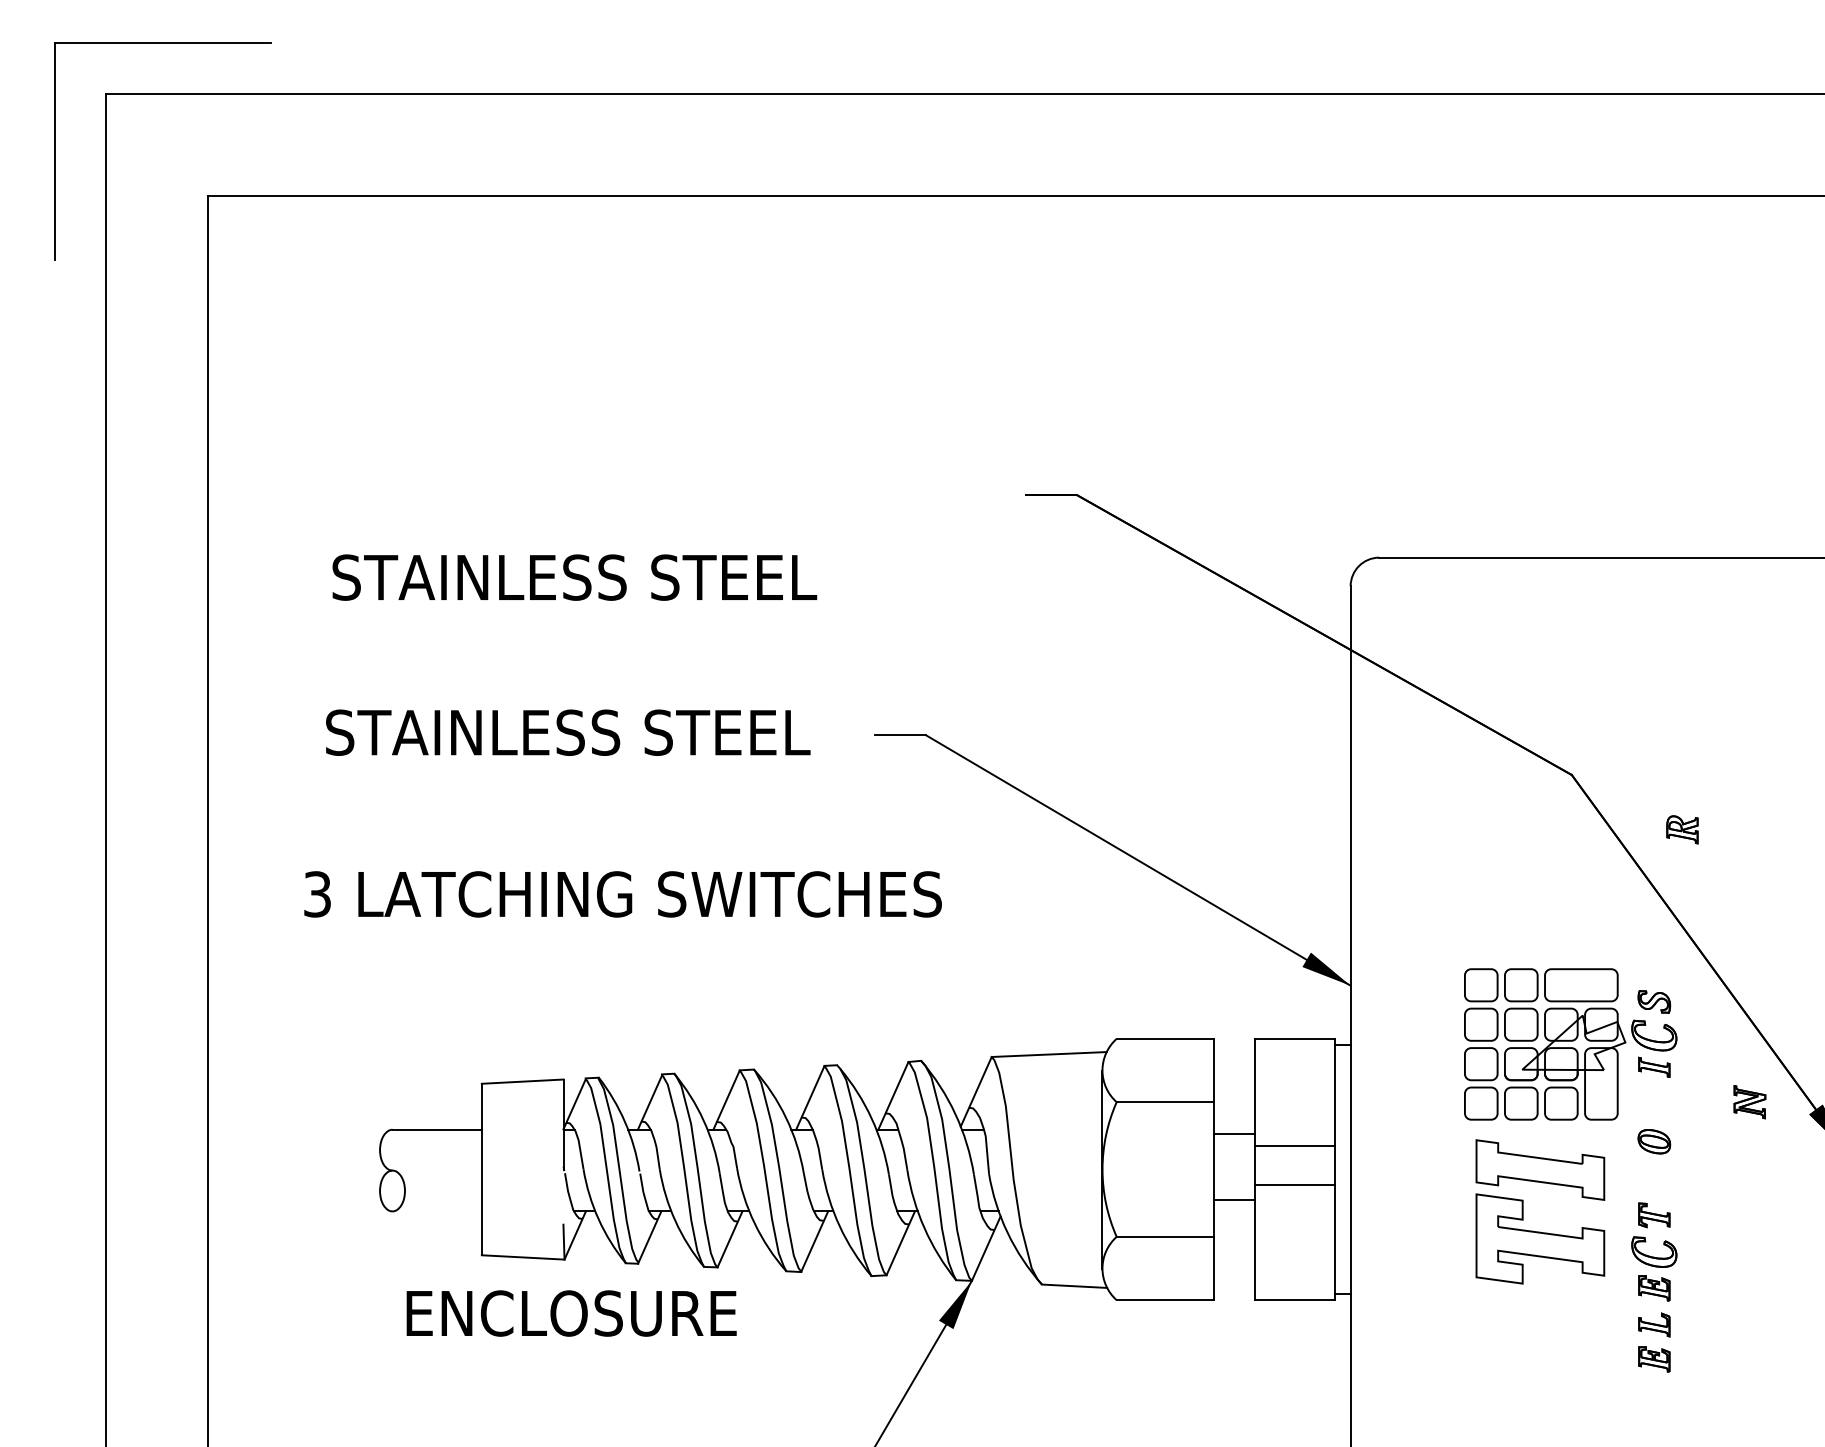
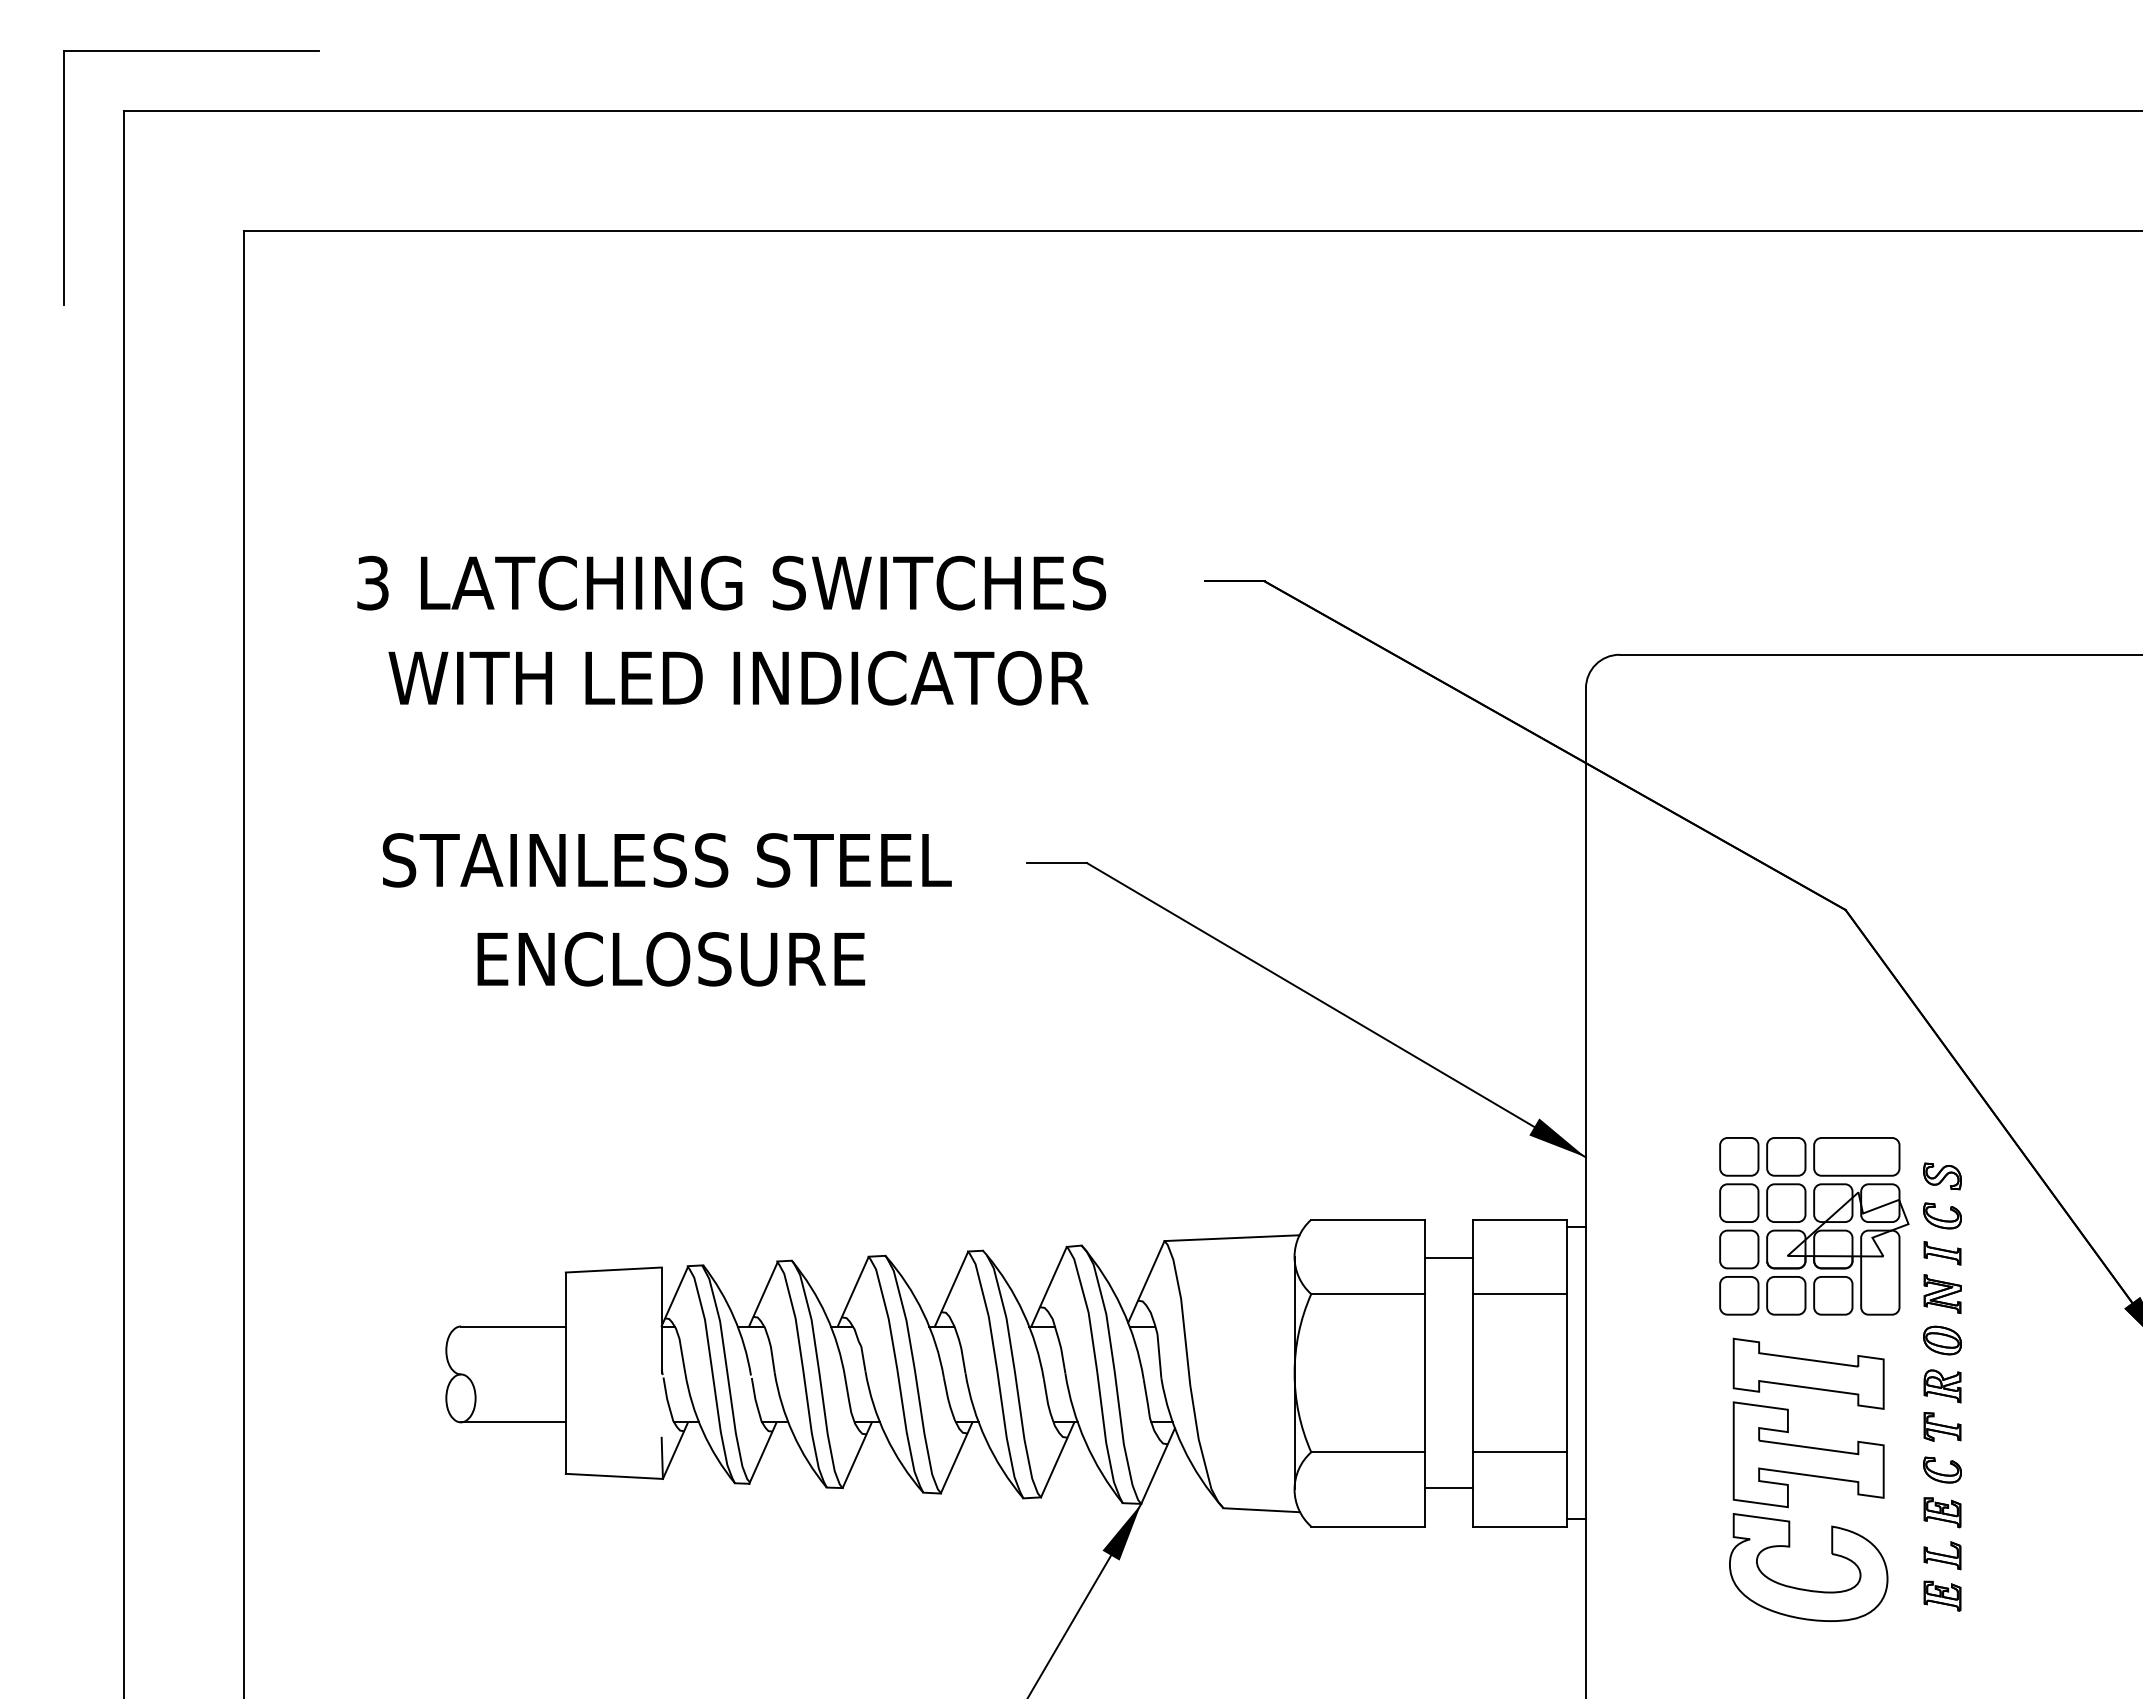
text: (628, 577) -> (738, 678), STAINLESS STEEL -> WITH LED INDICATOR
part: (1682, 829) -> (1942, 1386), moved
text: (622, 893) -> (731, 582), moved
part: (1654, 1035) -> (1942, 1215), size x0.71
part: (1749, 1101) -> (1942, 1293), moved
line: (1234, 1134) -> (1449, 1258), moved
line: (1294, 1145) -> (1520, 1294), moved
line: (1294, 1185) -> (1520, 1452), moved
line: (1234, 1200) -> (1449, 1488), moved
line: (437, 1211) -> (513, 1422), added
part: (1654, 1251) -> (1942, 1469), size x0.71
text: (571, 1313) -> (671, 959), moved
part: (1535, 1352) -> (1803, 1588), added

